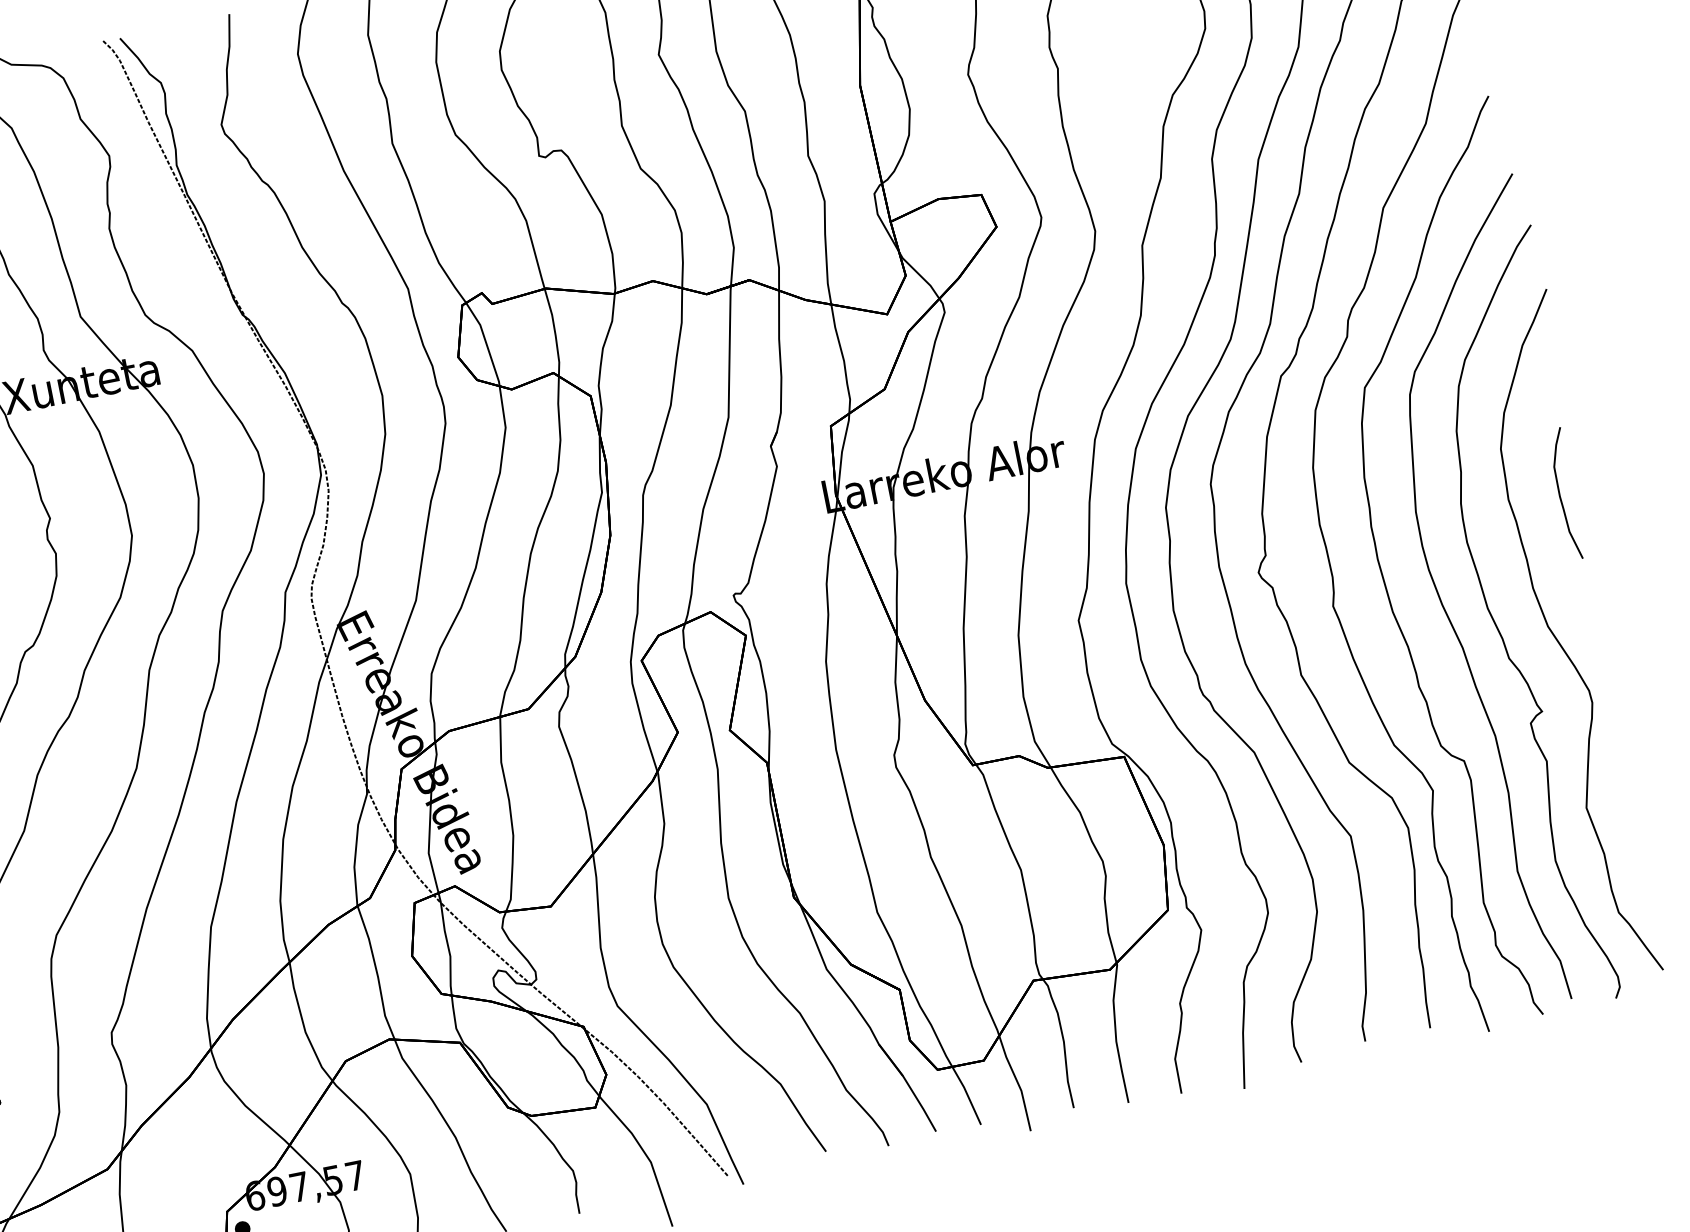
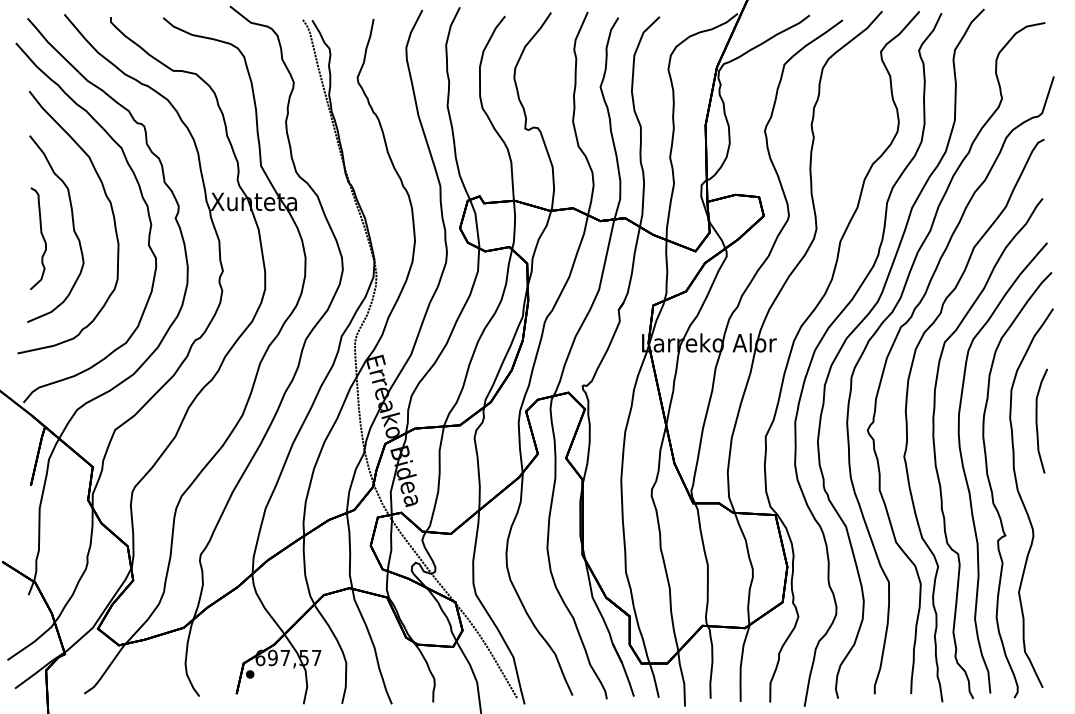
part: (1565, 492) -> (1041, 420), size x1.43

